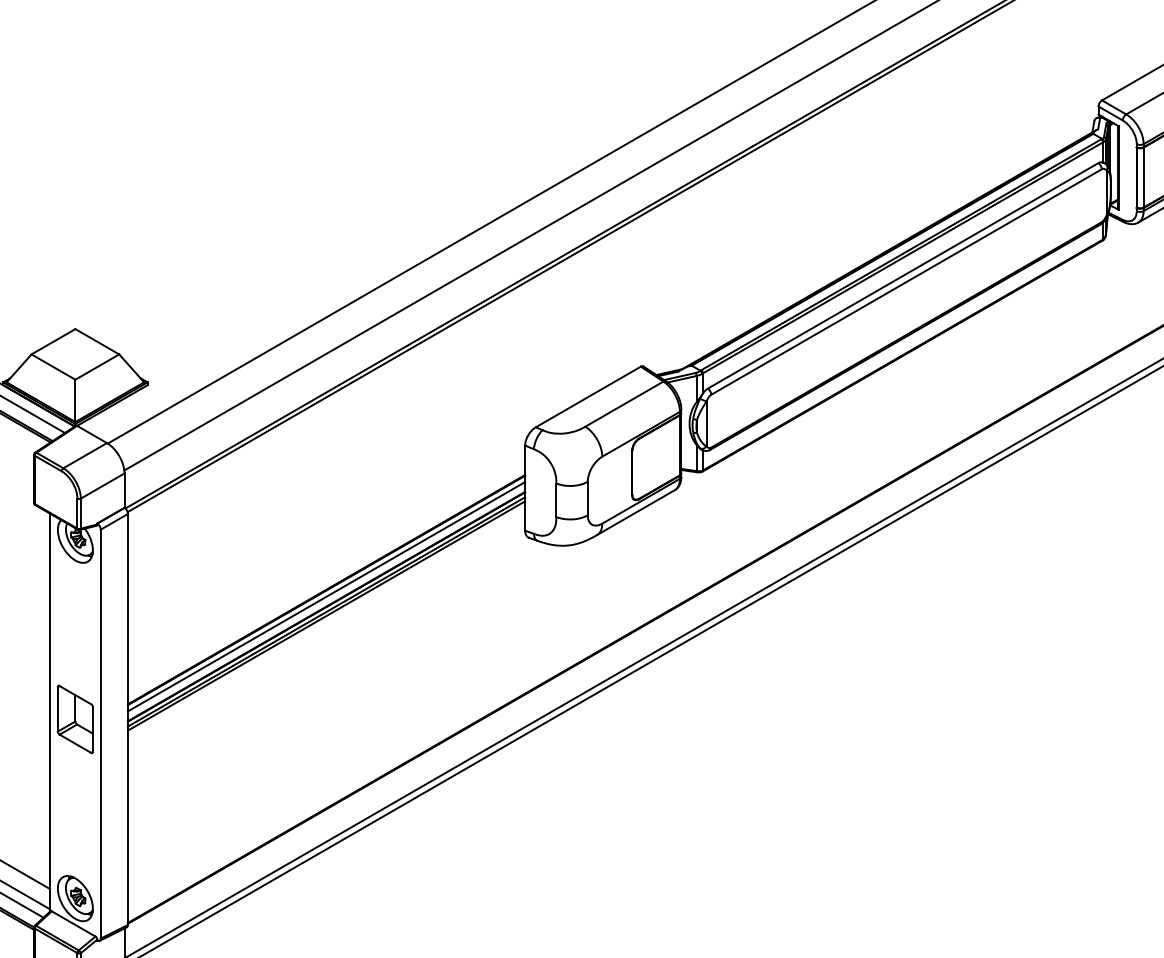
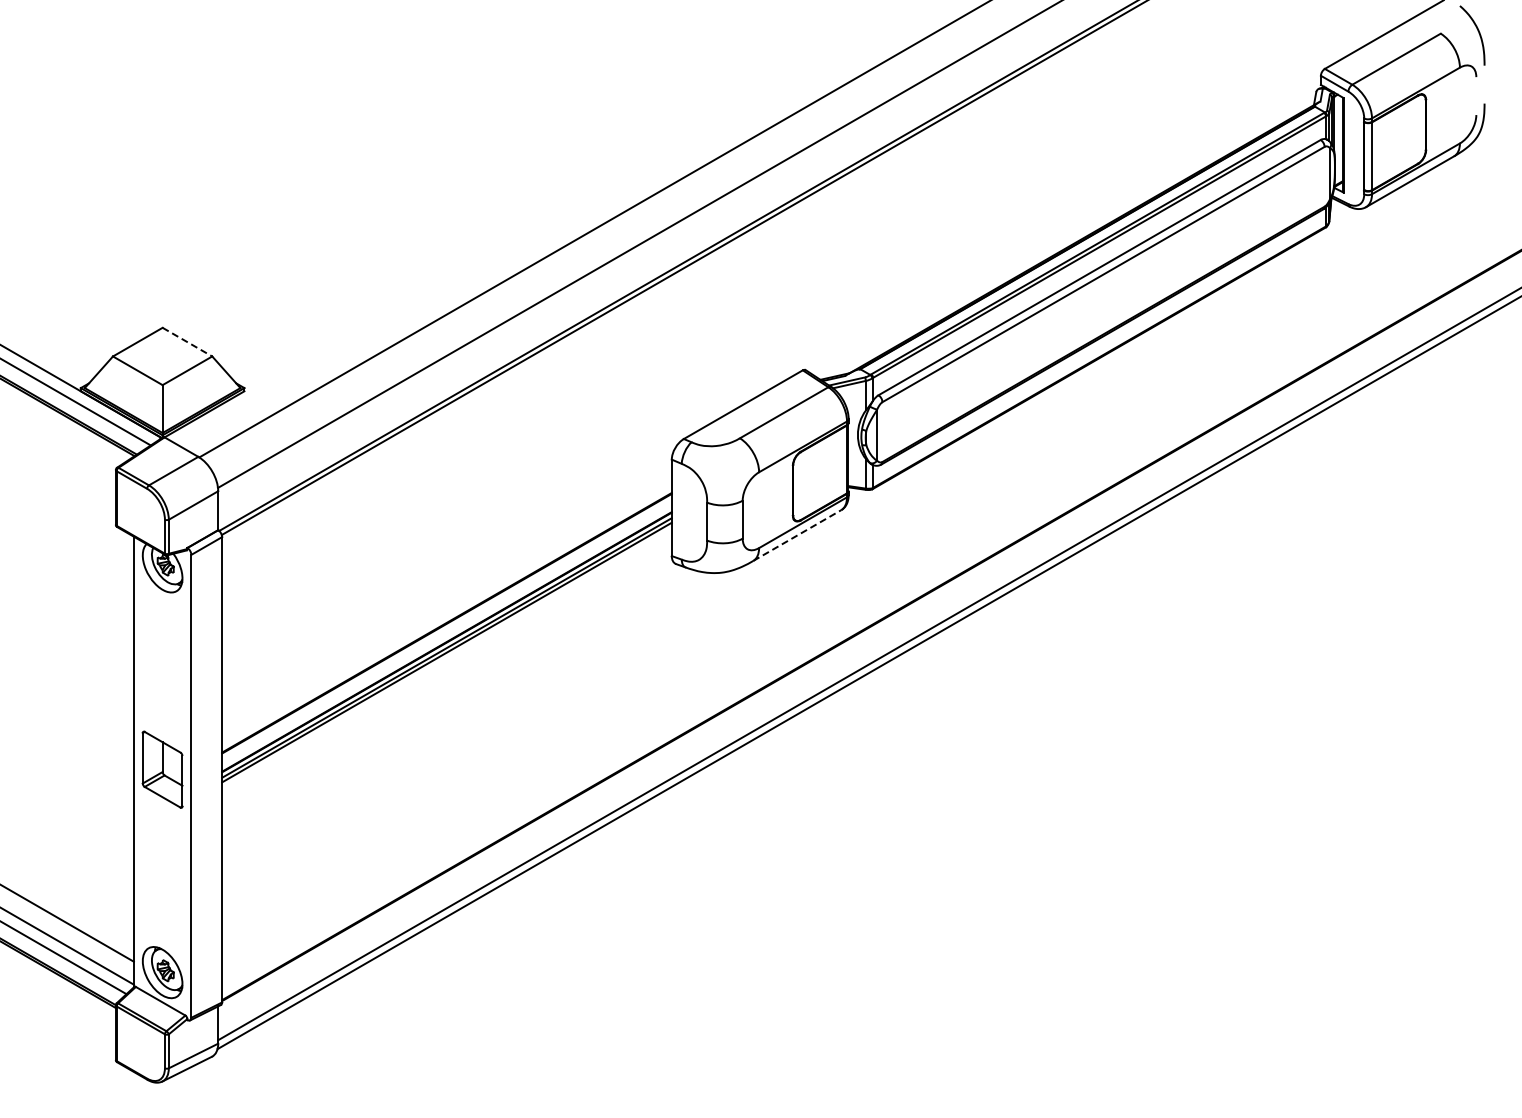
line: (97, 342) -> (187, 342), solid -> dashed
line: (636, 512) -> (797, 535), solid -> dashed
line: (326, 596) -> (446, 630), removed

